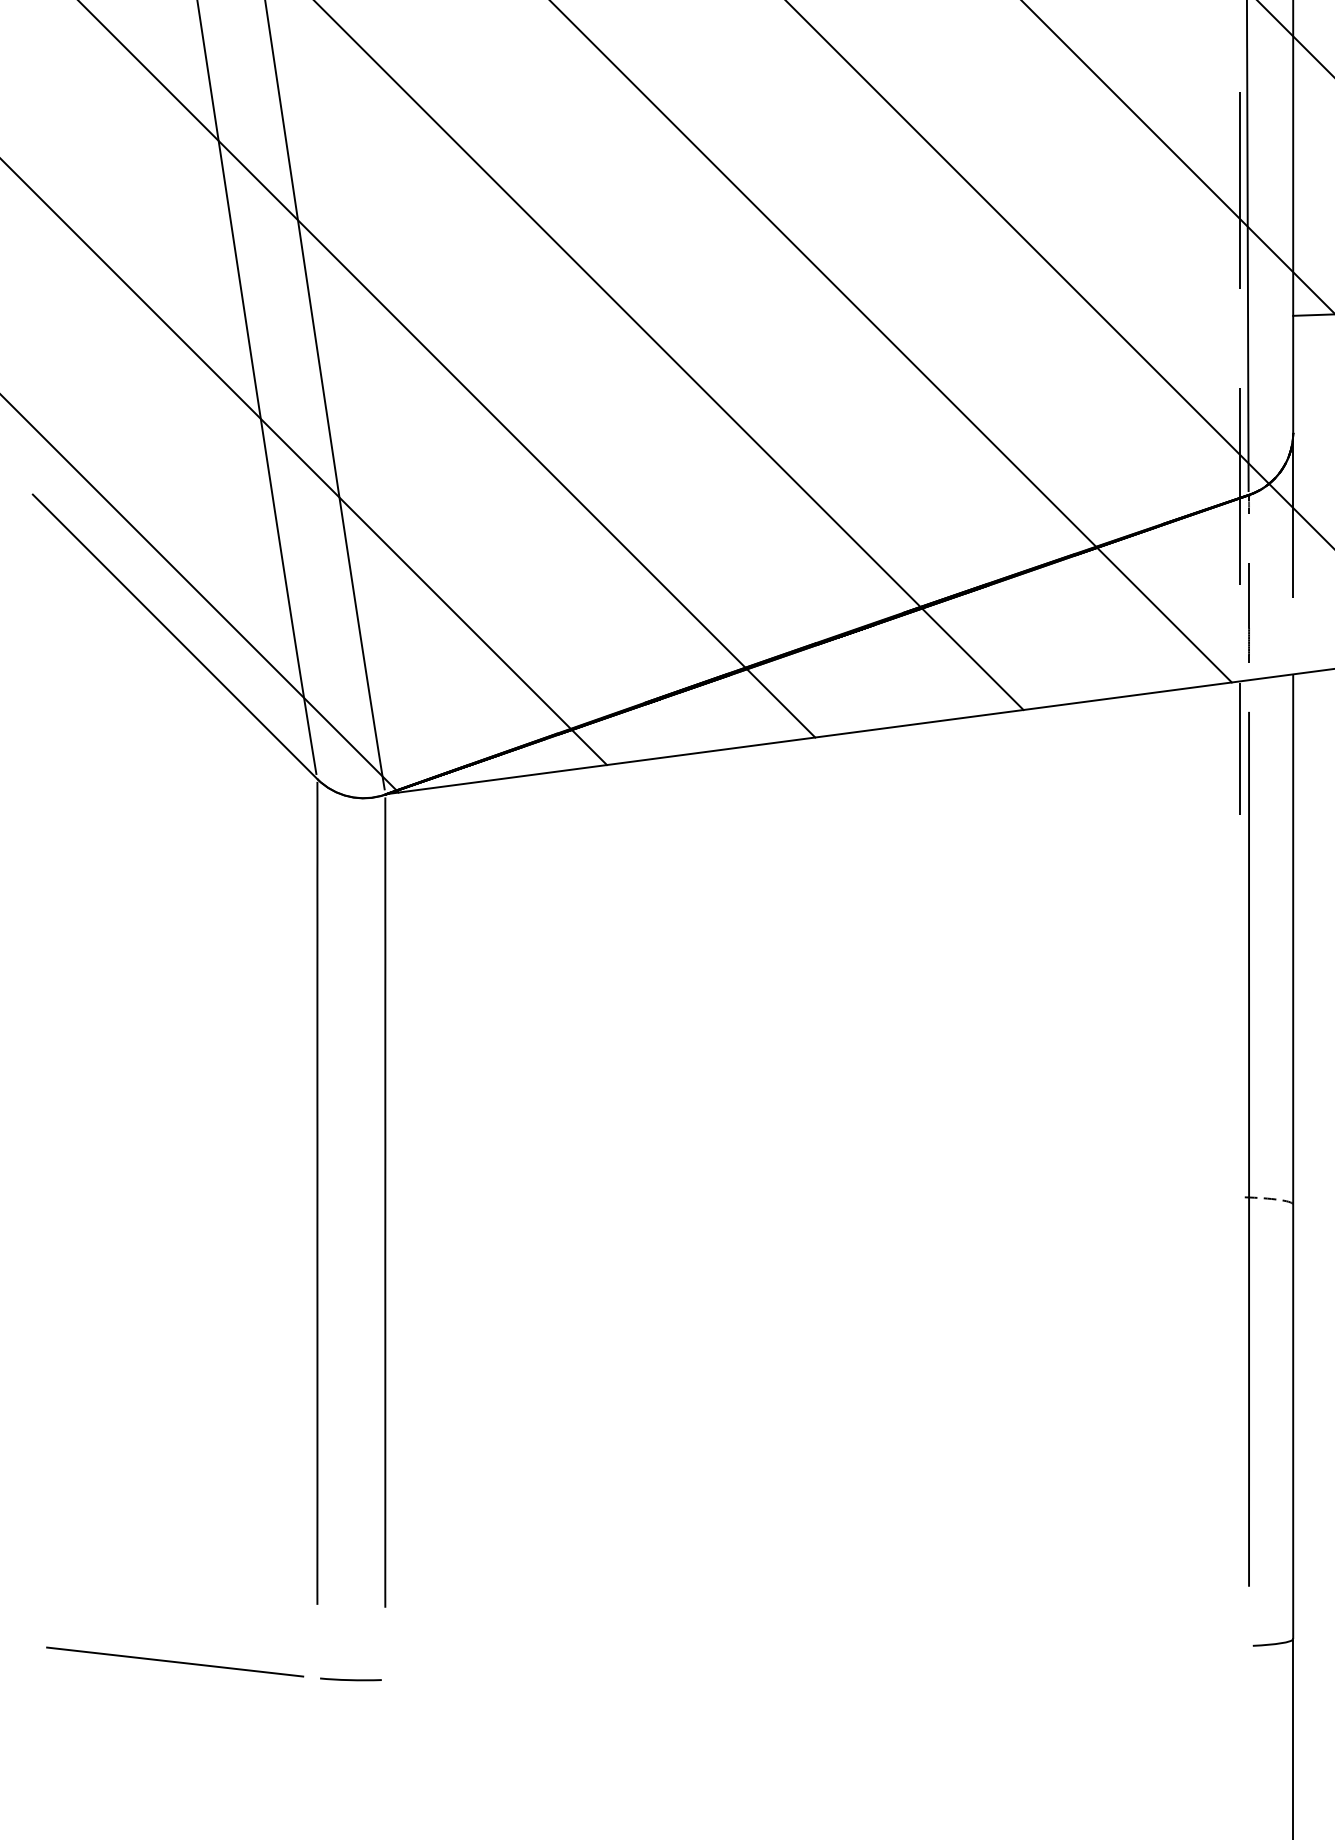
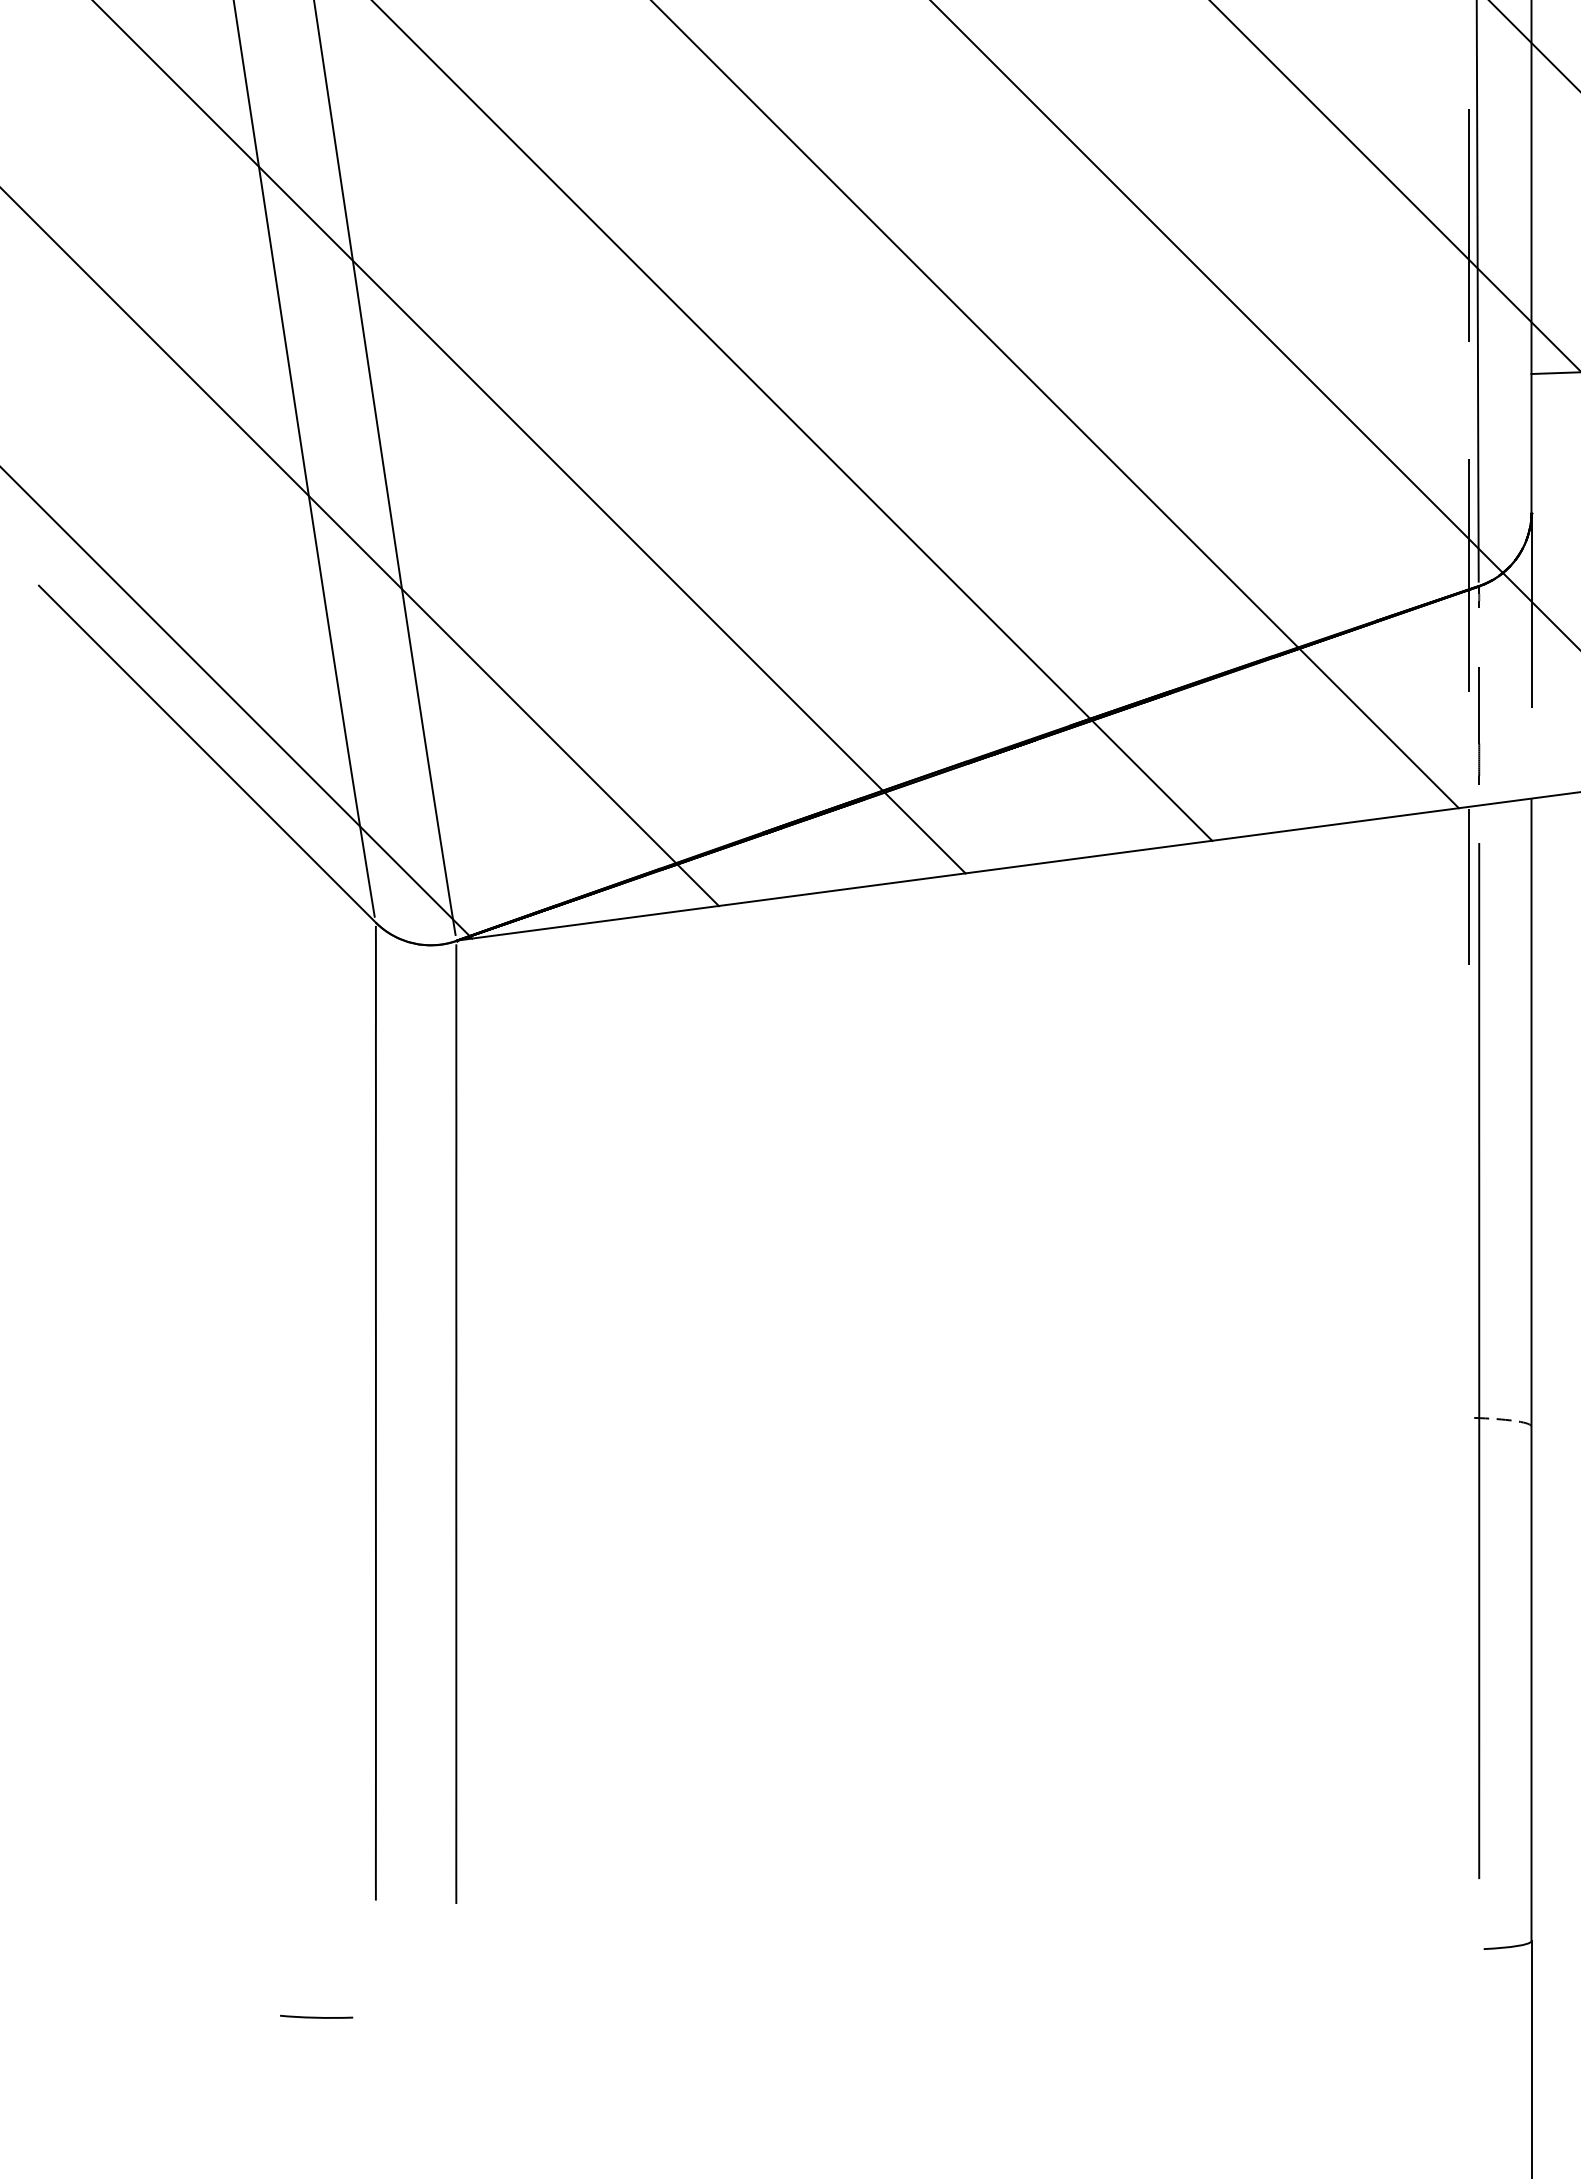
line: (175, 1662) -> (207, 1968), removed
curve: (350, 1679) -> (316, 2016), moved

